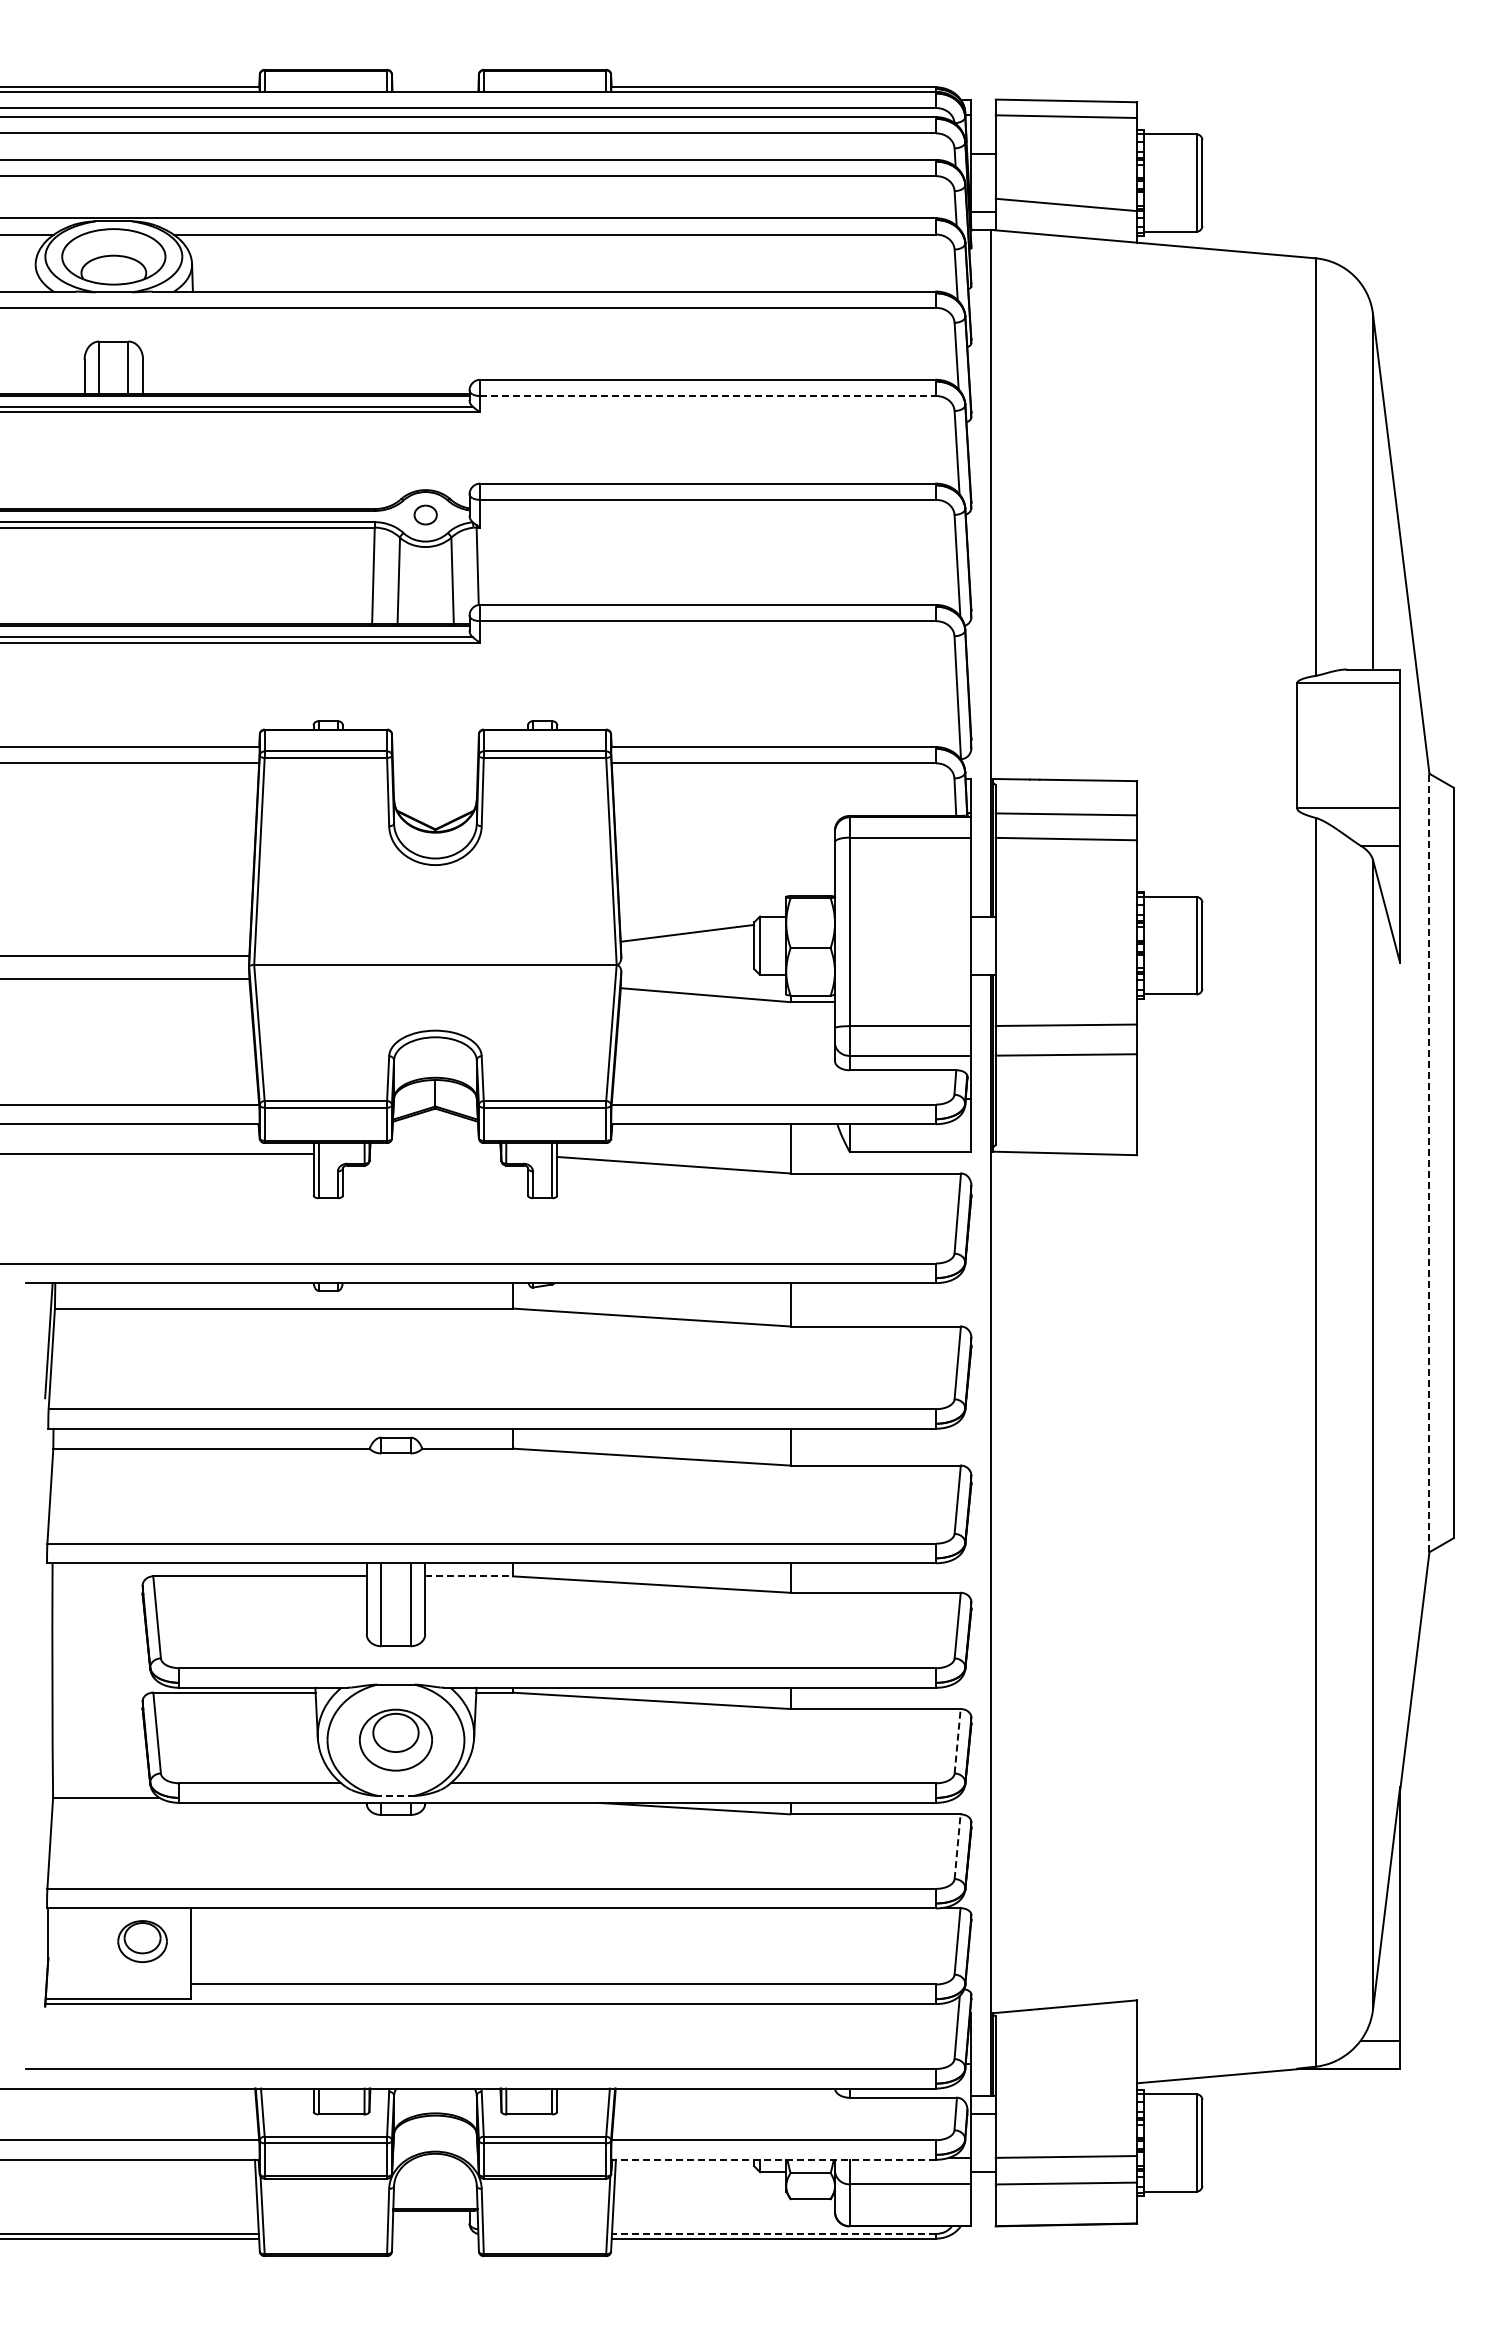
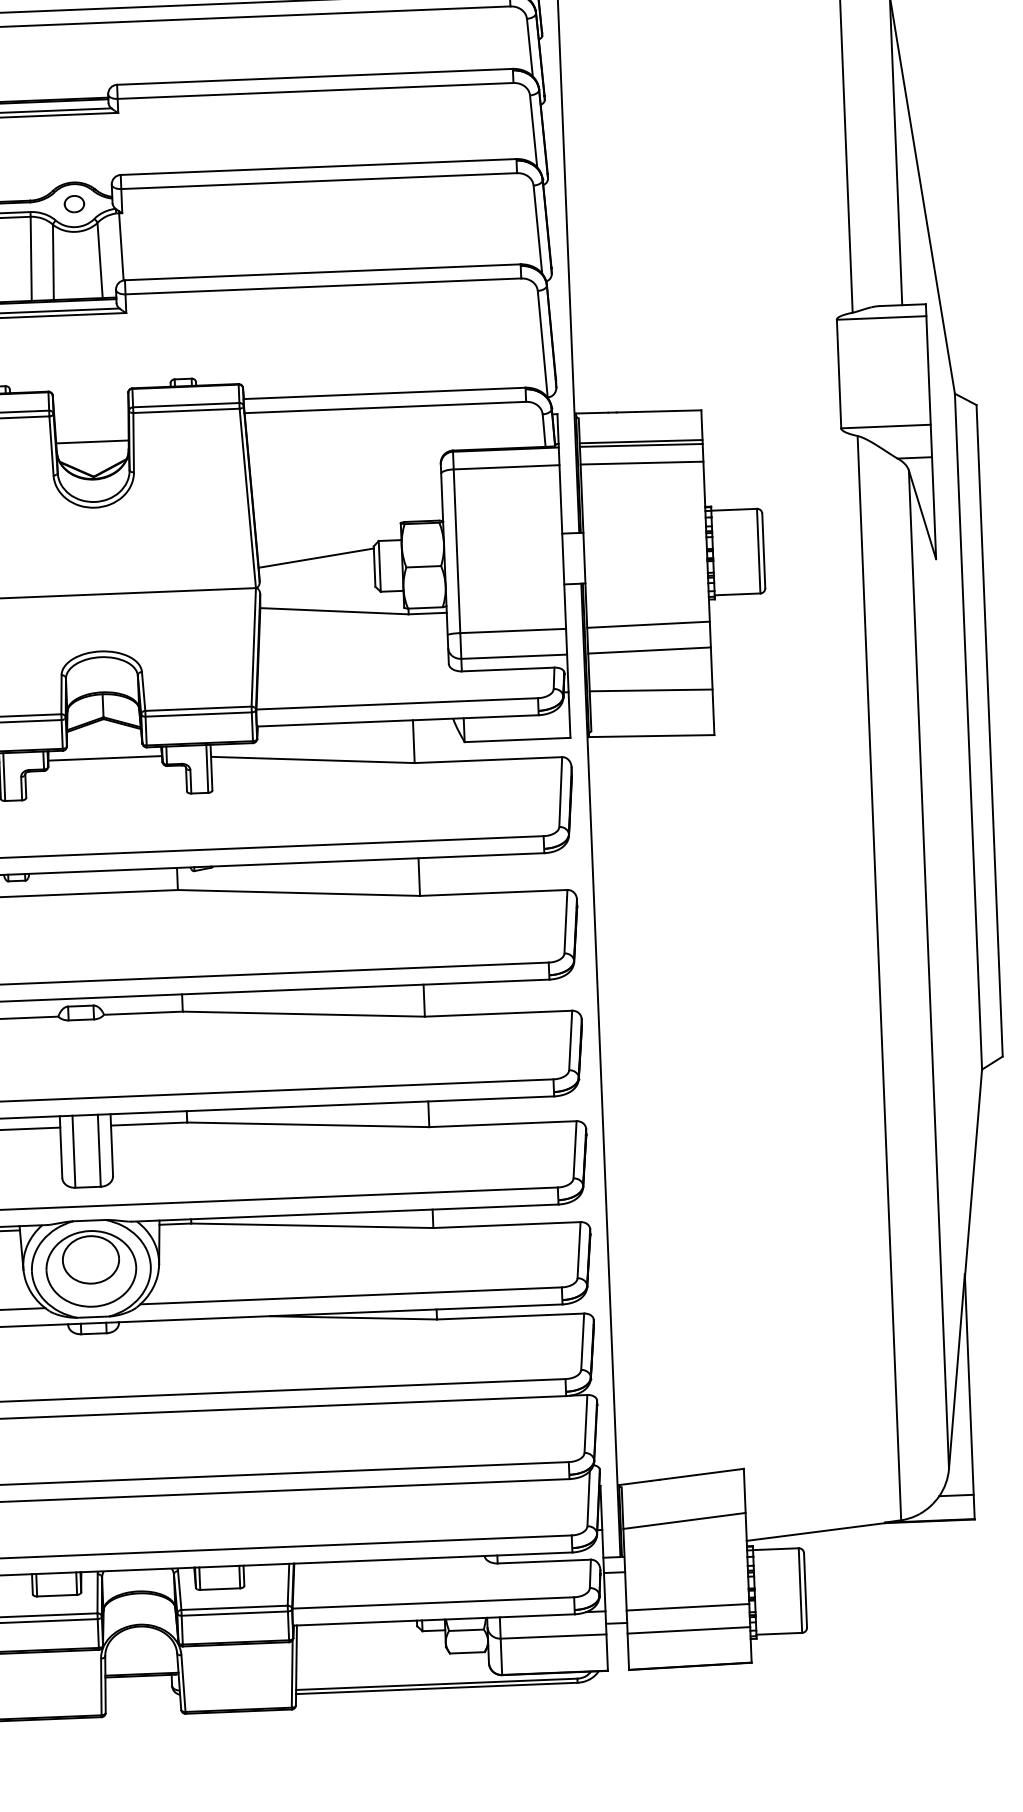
line: (708, 396) -> (315, 91), dashed -> solid
line: (435, 789) -> (92, 442), added
line: (1066, 818) -> (641, 445), added
line: (1066, 1100) -> (651, 690), added
line: (435, 1153) -> (105, 758), added
line: (1429, 1162) -> (968, 731), dashed -> solid
line: (469, 1576) -> (149, 1124), dashed -> solid
part: (395, 1739) -> (90, 1268), size x1.43
line: (957, 1740) -> (578, 1249), dashed -> solid
line: (395, 1795) -> (92, 1316), dashed -> solid
line: (957, 1846) -> (582, 1341), dashed -> solid
line: (1066, 2057) -> (684, 1520), added
line: (773, 2159) -> (433, 1619), dashed -> solid
line: (773, 2233) -> (436, 1683), dashed -> solid

